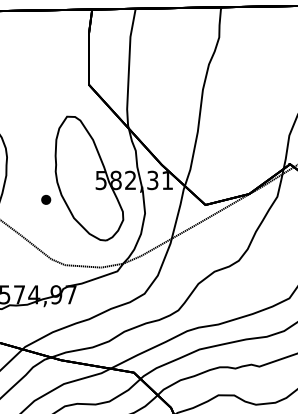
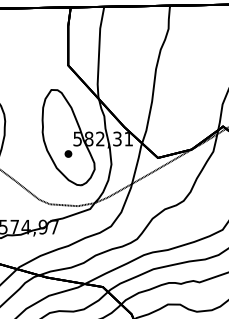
part: (46, 199) -> (68, 153), moved

